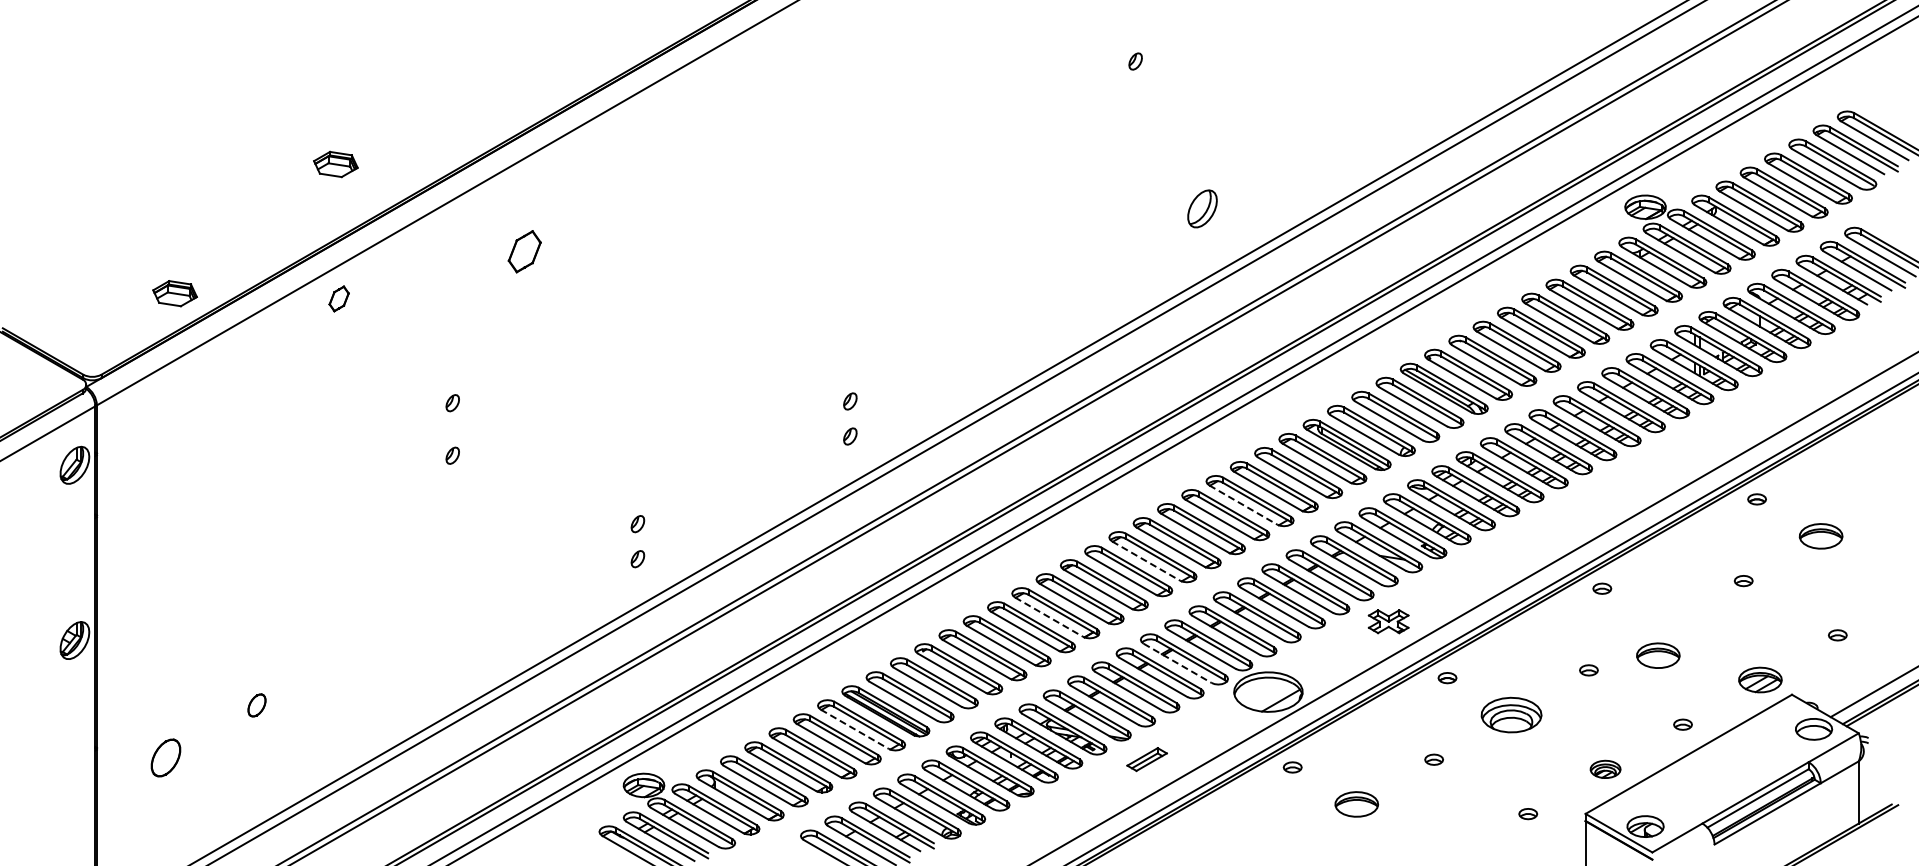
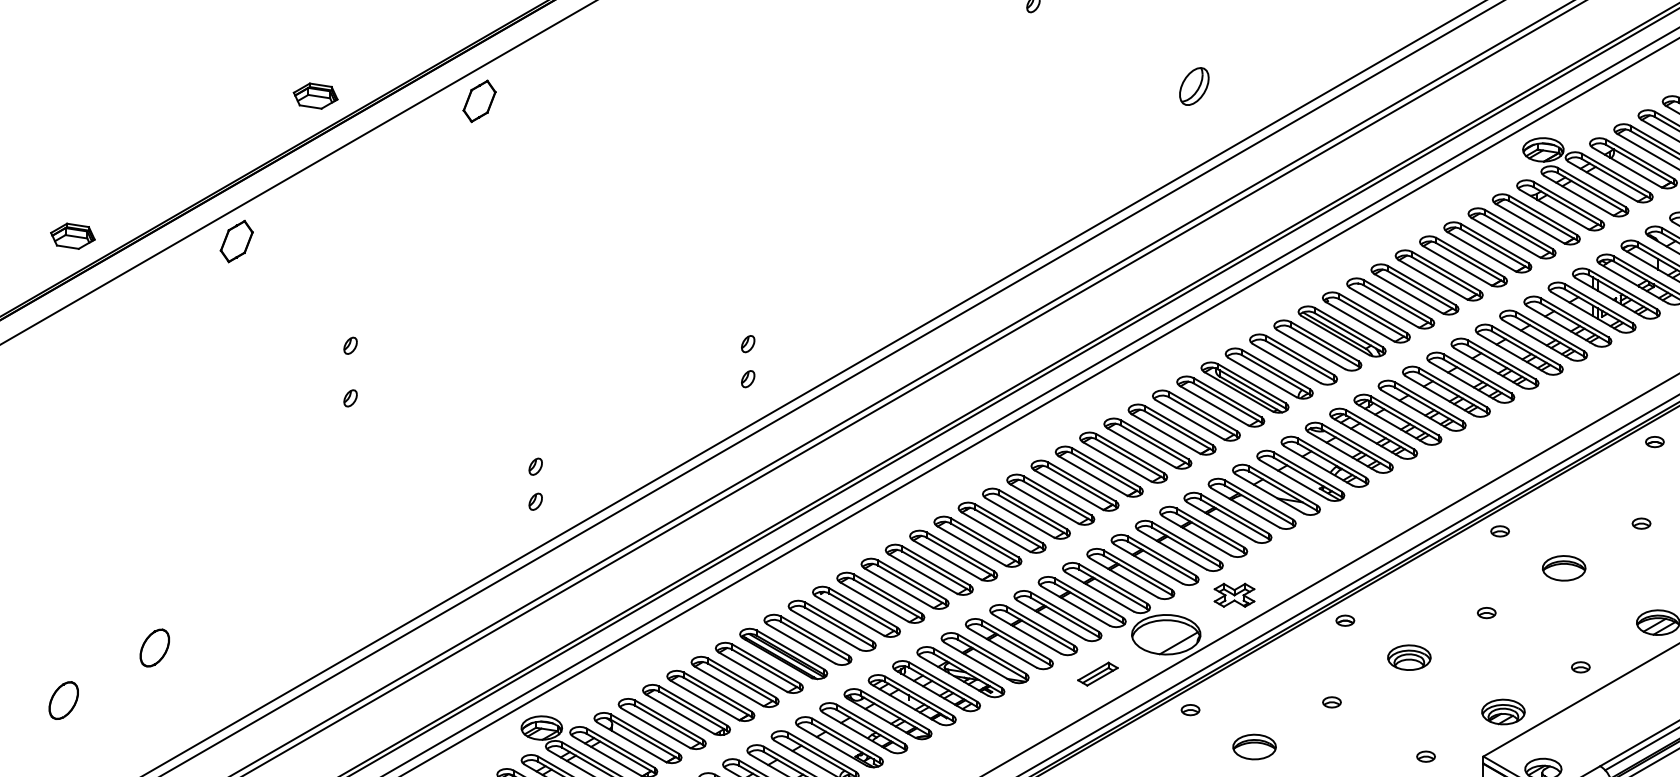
part: (335, 164) -> (315, 96), moved
part: (1202, 208) -> (1194, 86), moved
part: (524, 251) -> (479, 101), moved
part: (339, 298) -> (237, 241), size x1.67
line: (1243, 505) -> (1141, 448), dashed -> solid
line: (1146, 561) -> (1044, 504), dashed -> solid
line: (1049, 617) -> (947, 560), dashed -> solid
part: (1388, 621) -> (1234, 595), moved
part: (1658, 655) -> (1564, 568), moved
line: (1178, 663) -> (1076, 606), dashed -> solid
part: (256, 705) -> (154, 648), size x1.67
part: (1511, 714) -> (1409, 657), size x0.71
line: (855, 729) -> (753, 672), dashed -> solid
part: (1146, 759) -> (1097, 674), moved
part: (1605, 769) -> (1503, 712), size x1.43

